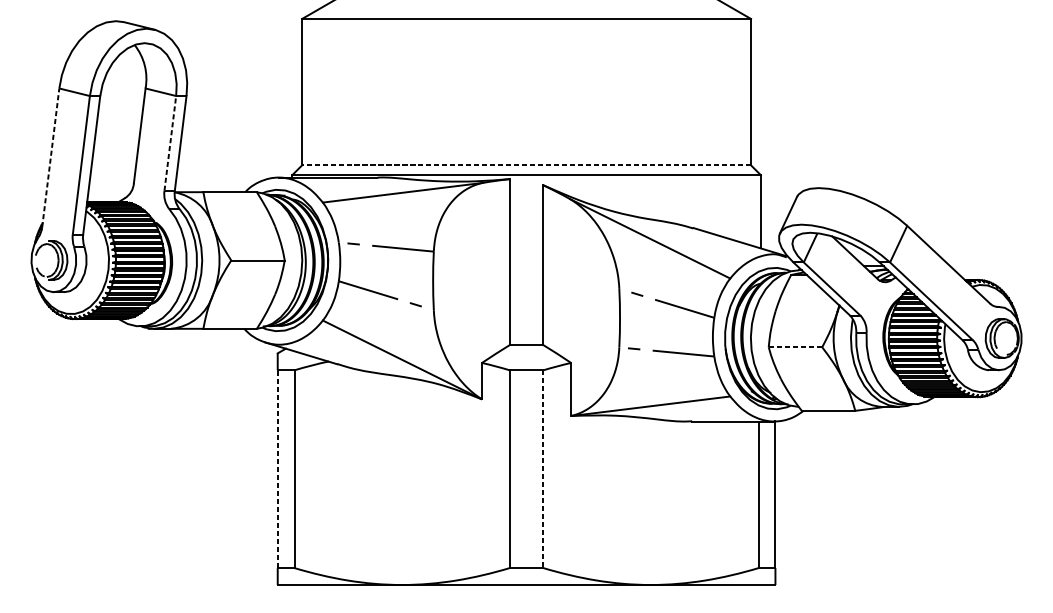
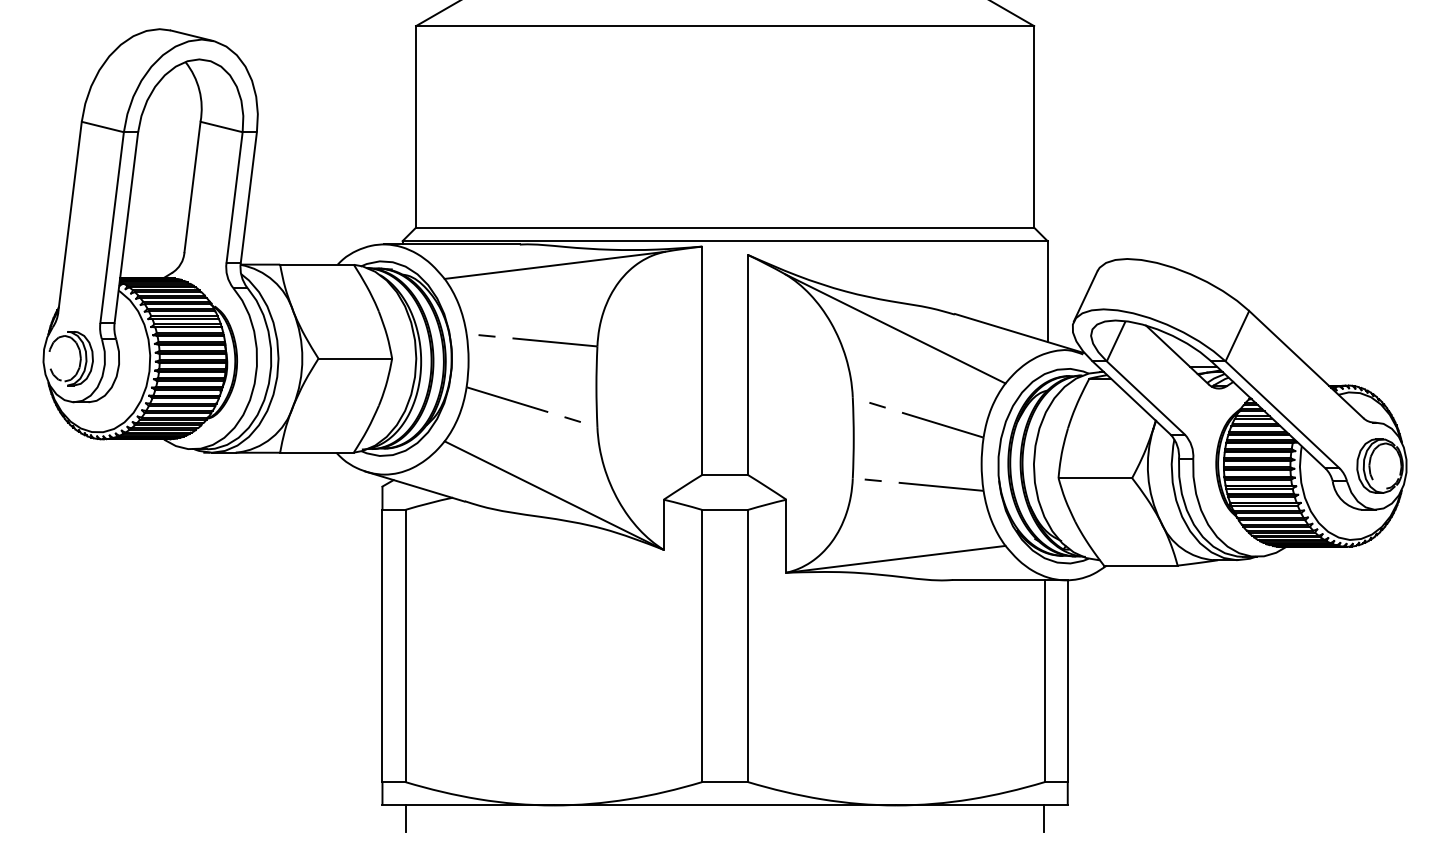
line: (170, 143) -> (234, 197), dashed -> solid
line: (51, 157) -> (70, 216), dashed -> solid
line: (526, 165) -> (724, 227), dashed -> solid
line: (795, 347) -> (1095, 478), dashed -> solid
line: (277, 468) -> (382, 645), dashed -> solid
line: (543, 469) -> (748, 646), dashed -> solid
line: (294, 594) -> (405, 818), added
line: (758, 594) -> (1044, 818), added

